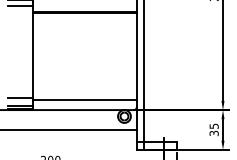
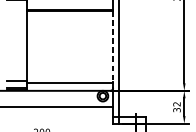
line: (20, 6) -> (17, 5), removed
line: (136, 57) -> (112, 47), solid -> dashed
text: (213, 125) -> (176, 103), 35 -> 32

